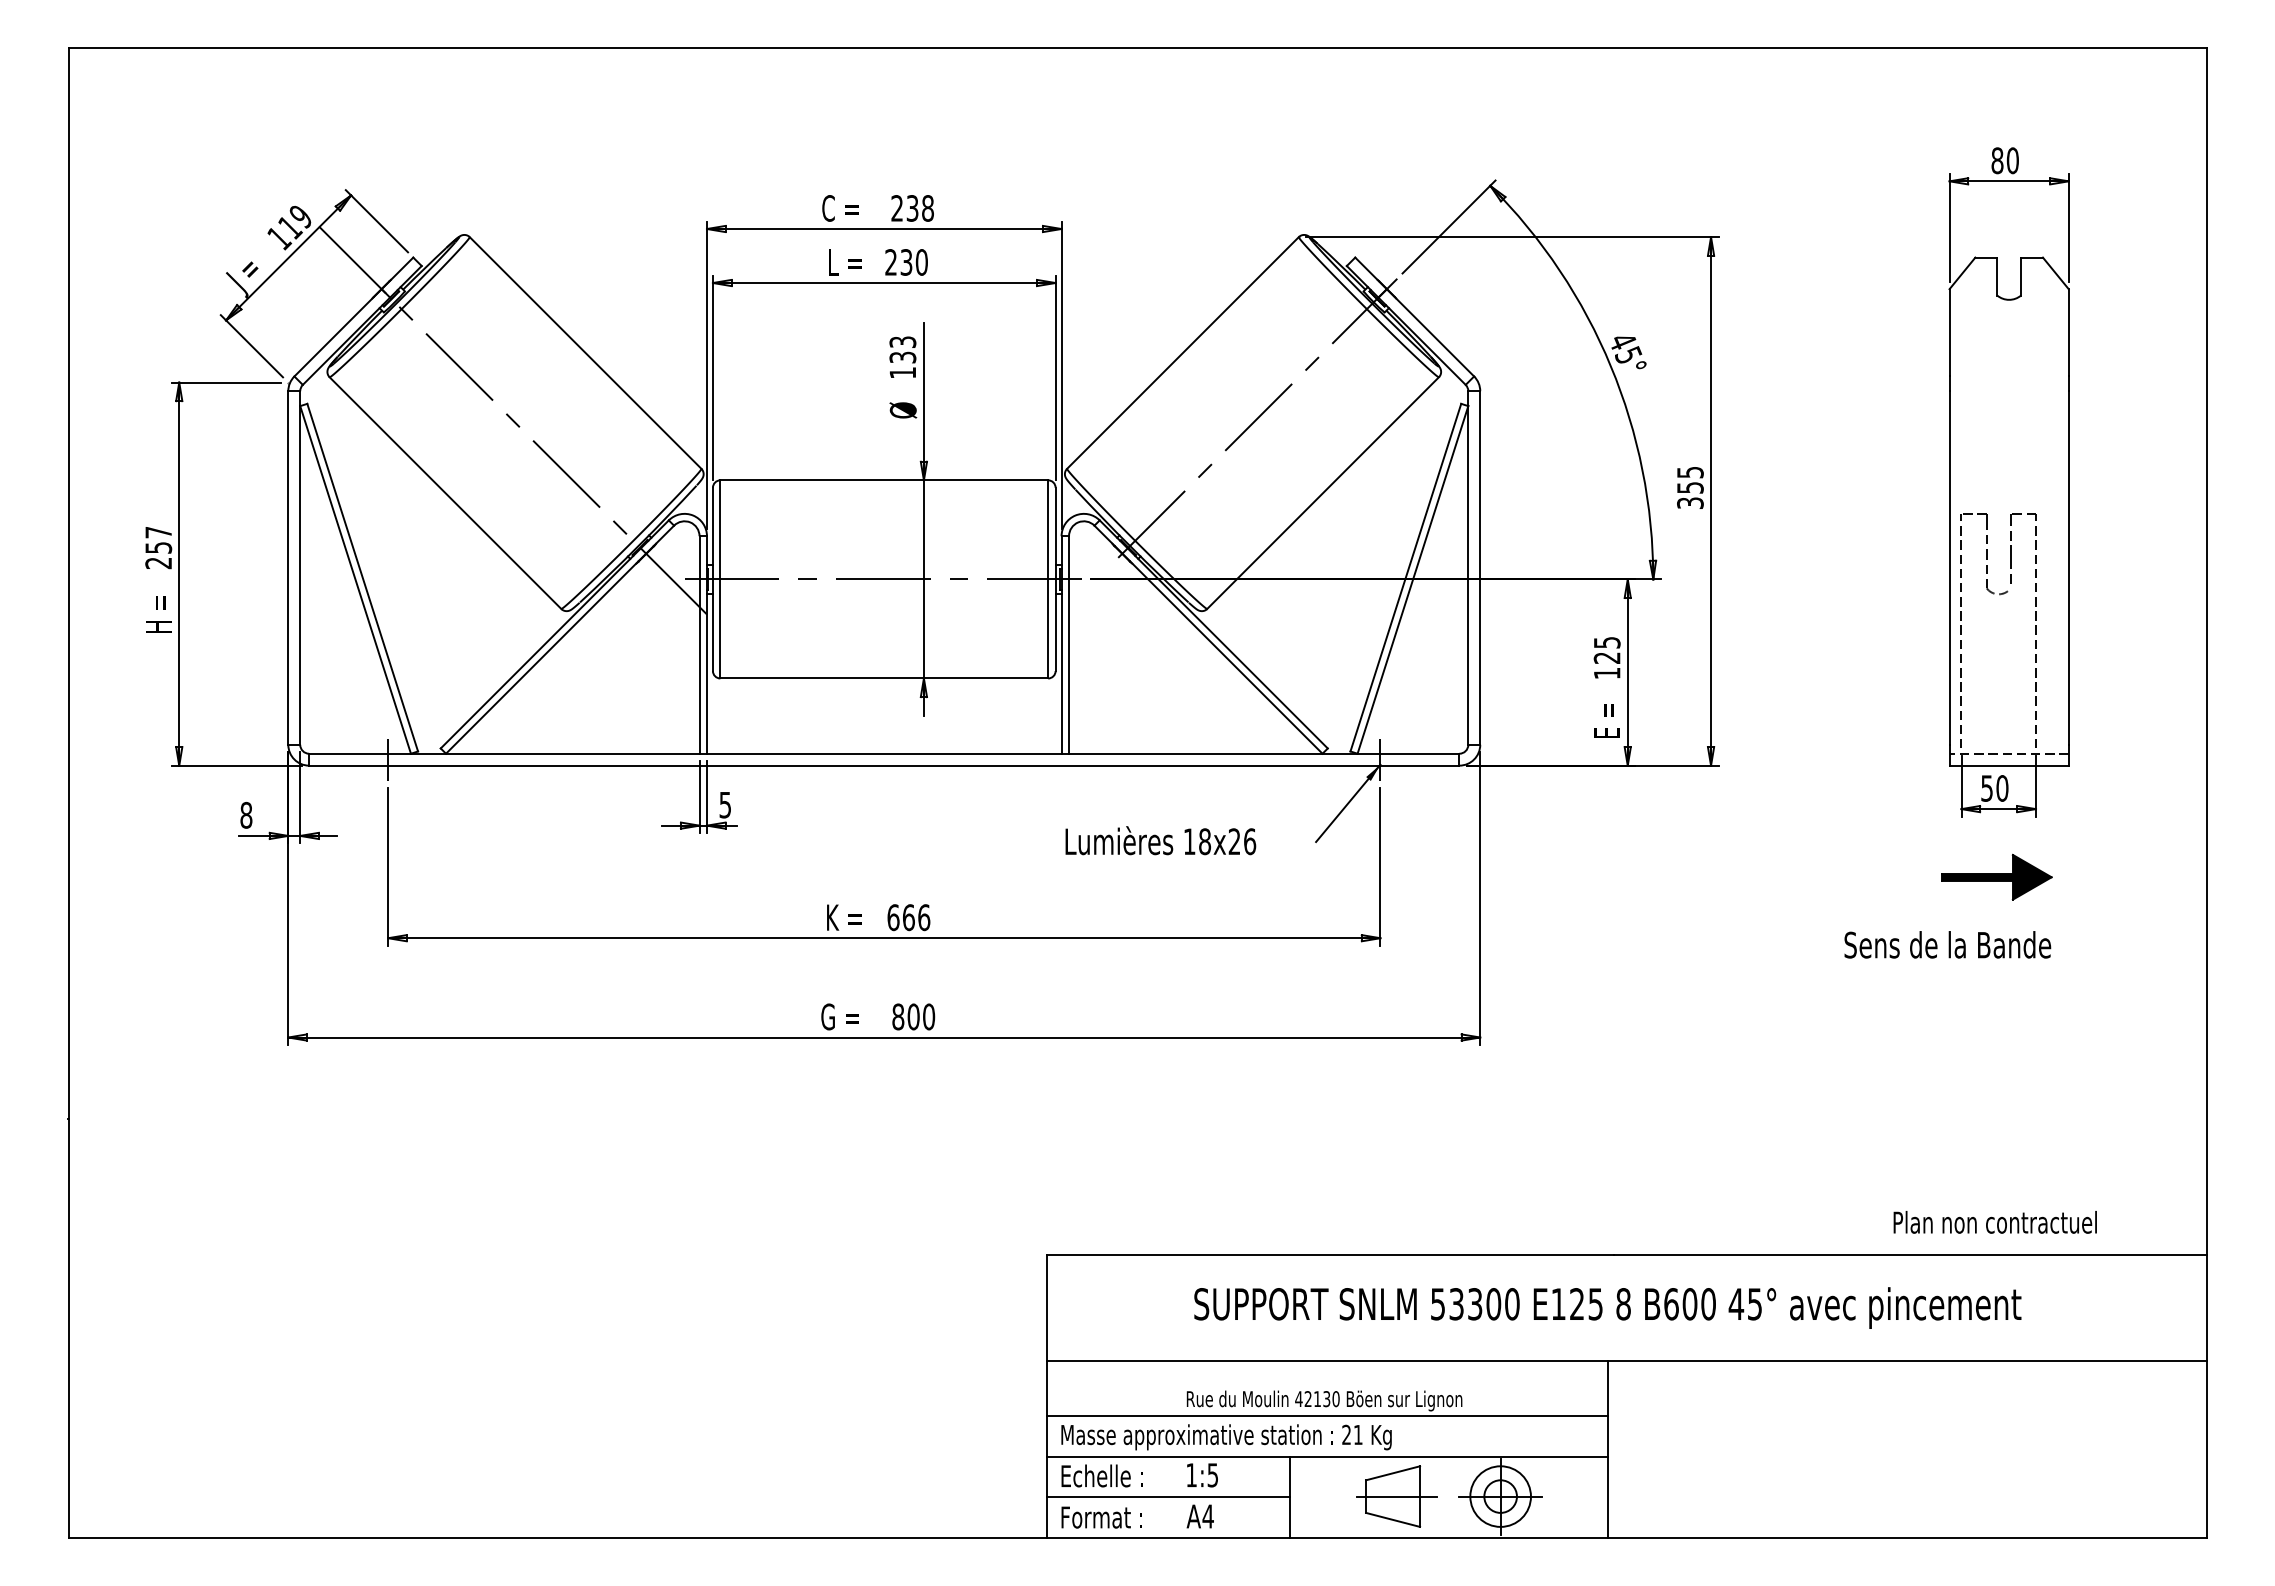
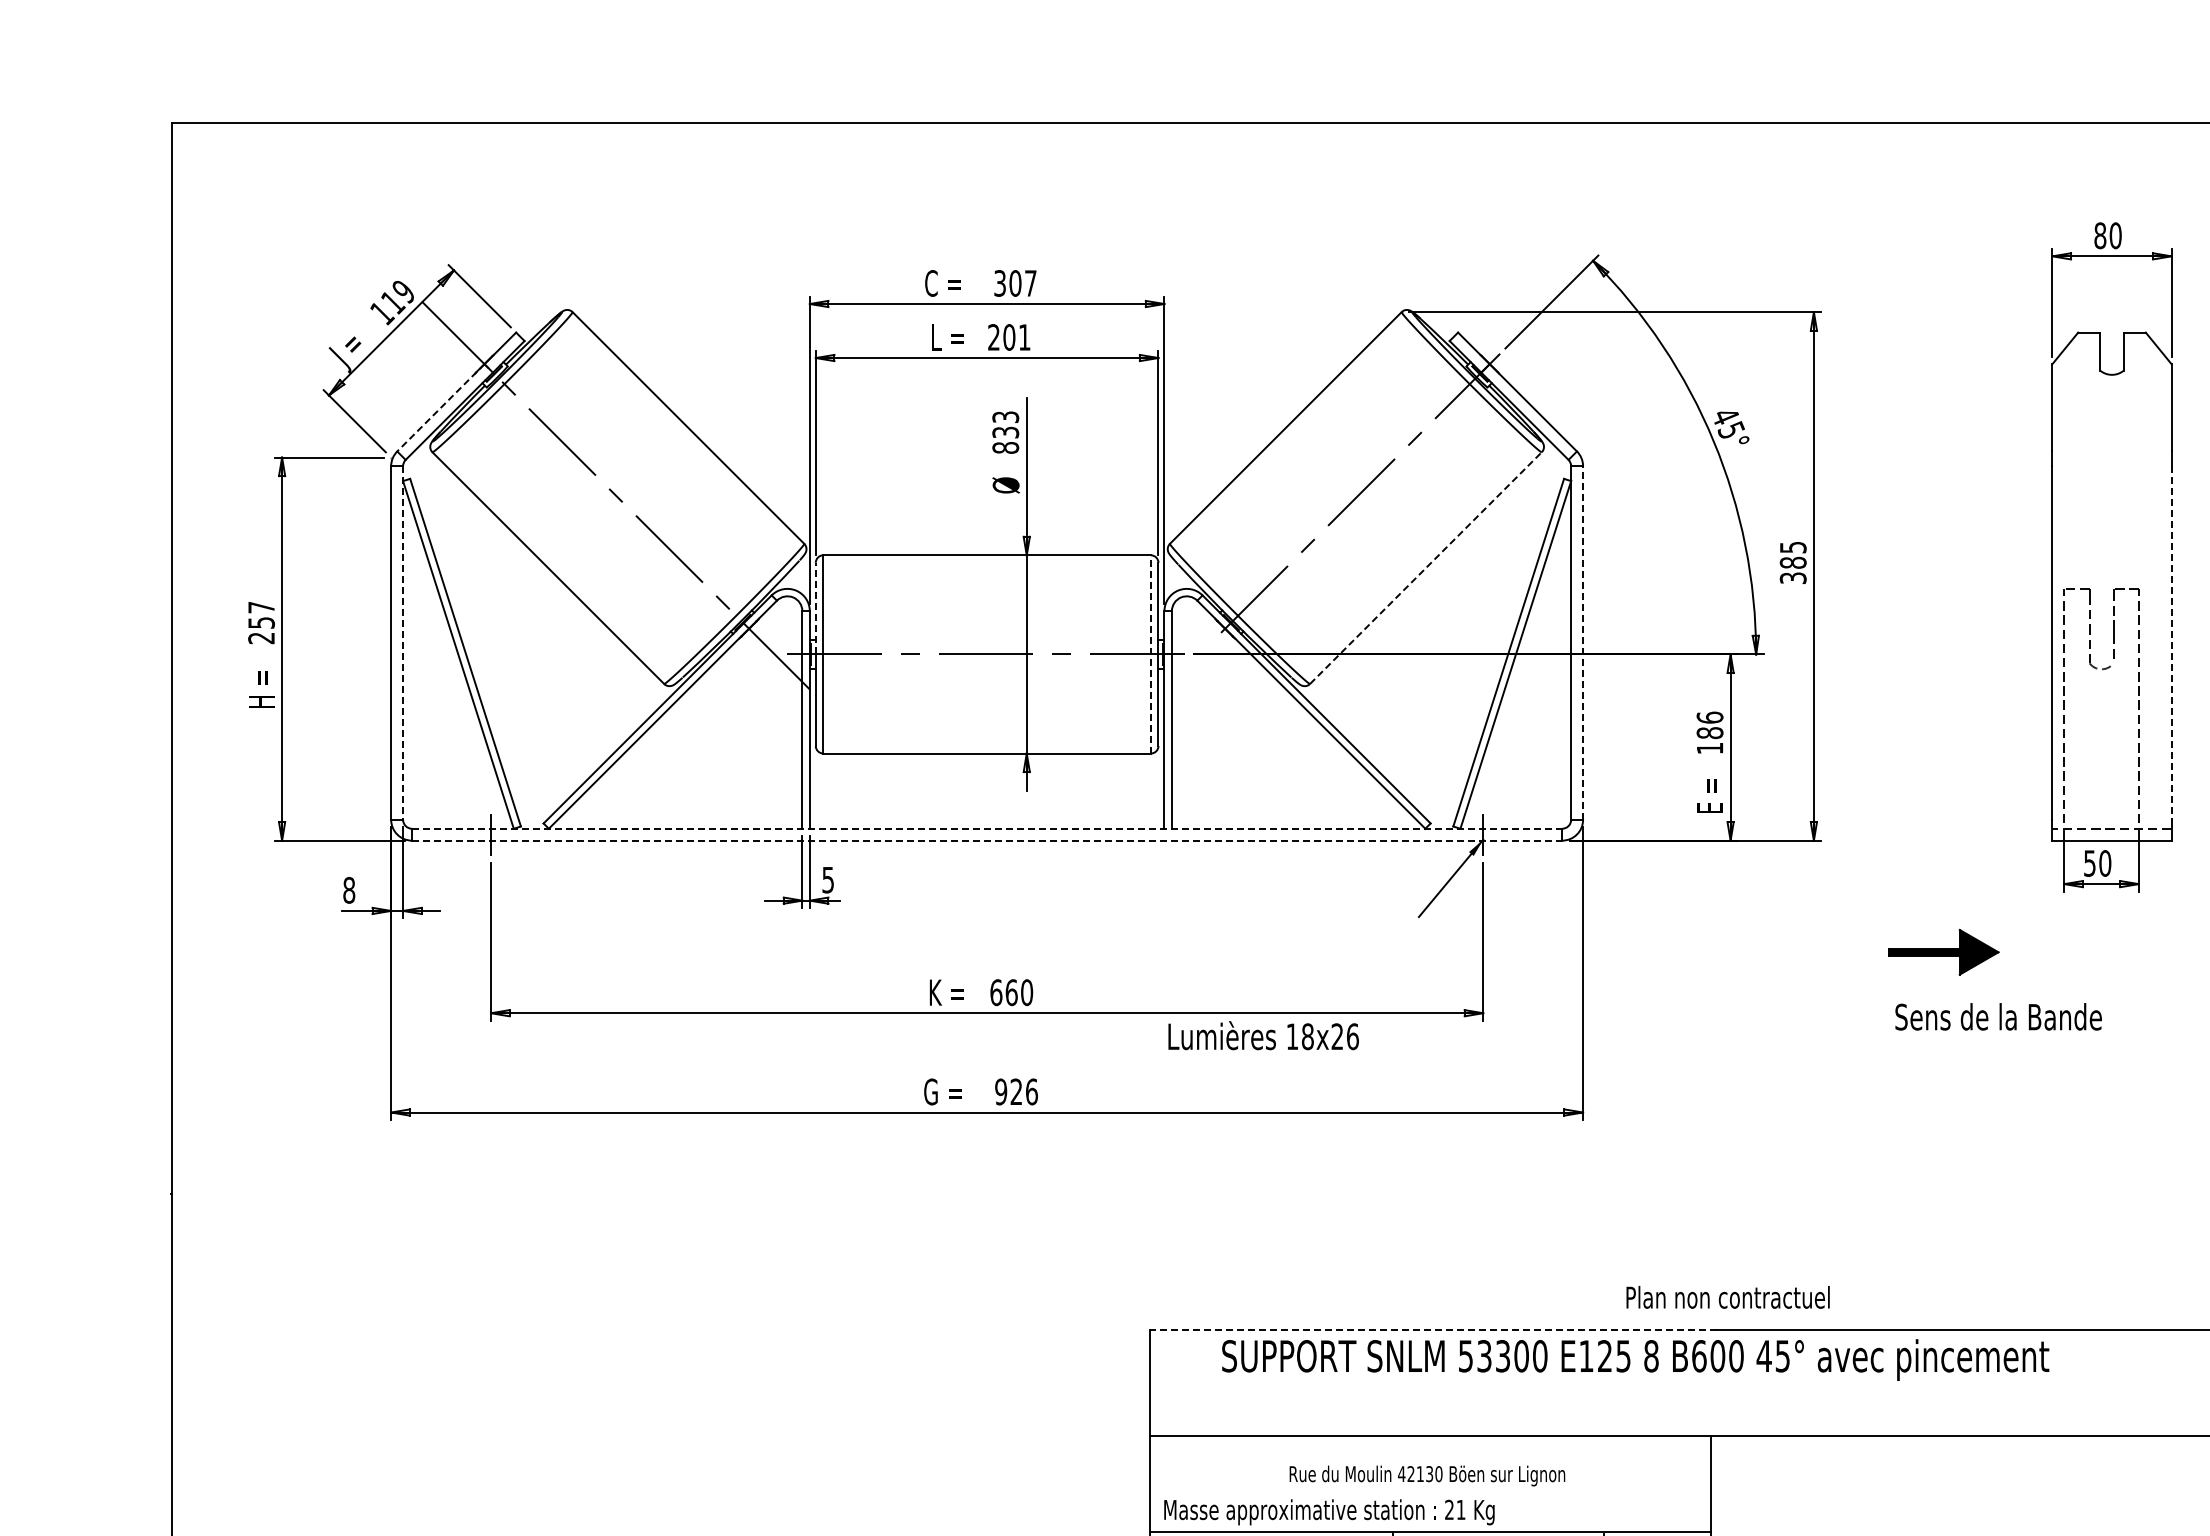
text: (912, 208) -> (1015, 283), 238 -> 307
text: (913, 262) -> (1016, 337), 230 -> 201
line: (338, 332) -> (441, 407), solid -> dashed
text: (902, 372) -> (1005, 447), 133 -> 833
text: (1690, 487) -> (1793, 562), 355 -> 385
line: (1323, 493) -> (1426, 568), solid -> dashed
line: (712, 533) -> (815, 608), solid -> dashed
line: (300, 568) -> (403, 643), solid -> dashed
line: (1480, 568) -> (1583, 643), solid -> dashed
line: (2068, 568) -> (2171, 643), solid -> dashed
line: (1048, 578) -> (1151, 653), solid -> dashed
text: (1606, 650) -> (1709, 725), 125 -> 186
line: (884, 753) -> (987, 828), solid -> dashed
line: (884, 765) -> (987, 840), solid -> dashed
text: (1160, 840) -> (1263, 1035), moved
part: (1996, 876) -> (1943, 951), moved
text: (924, 917) -> (1027, 992), 666 -> 660
text: (1947, 944) -> (1998, 1016), moved
text: (913, 1016) -> (1016, 1091), 800 -> 926
text: (1994, 1222) -> (1727, 1297), moved
line: (1330, 1255) -> (1433, 1330), solid -> dashed
text: (1607, 1307) -> (1635, 1359), moved
line: (1327, 1415) -> (1430, 1490), removed

